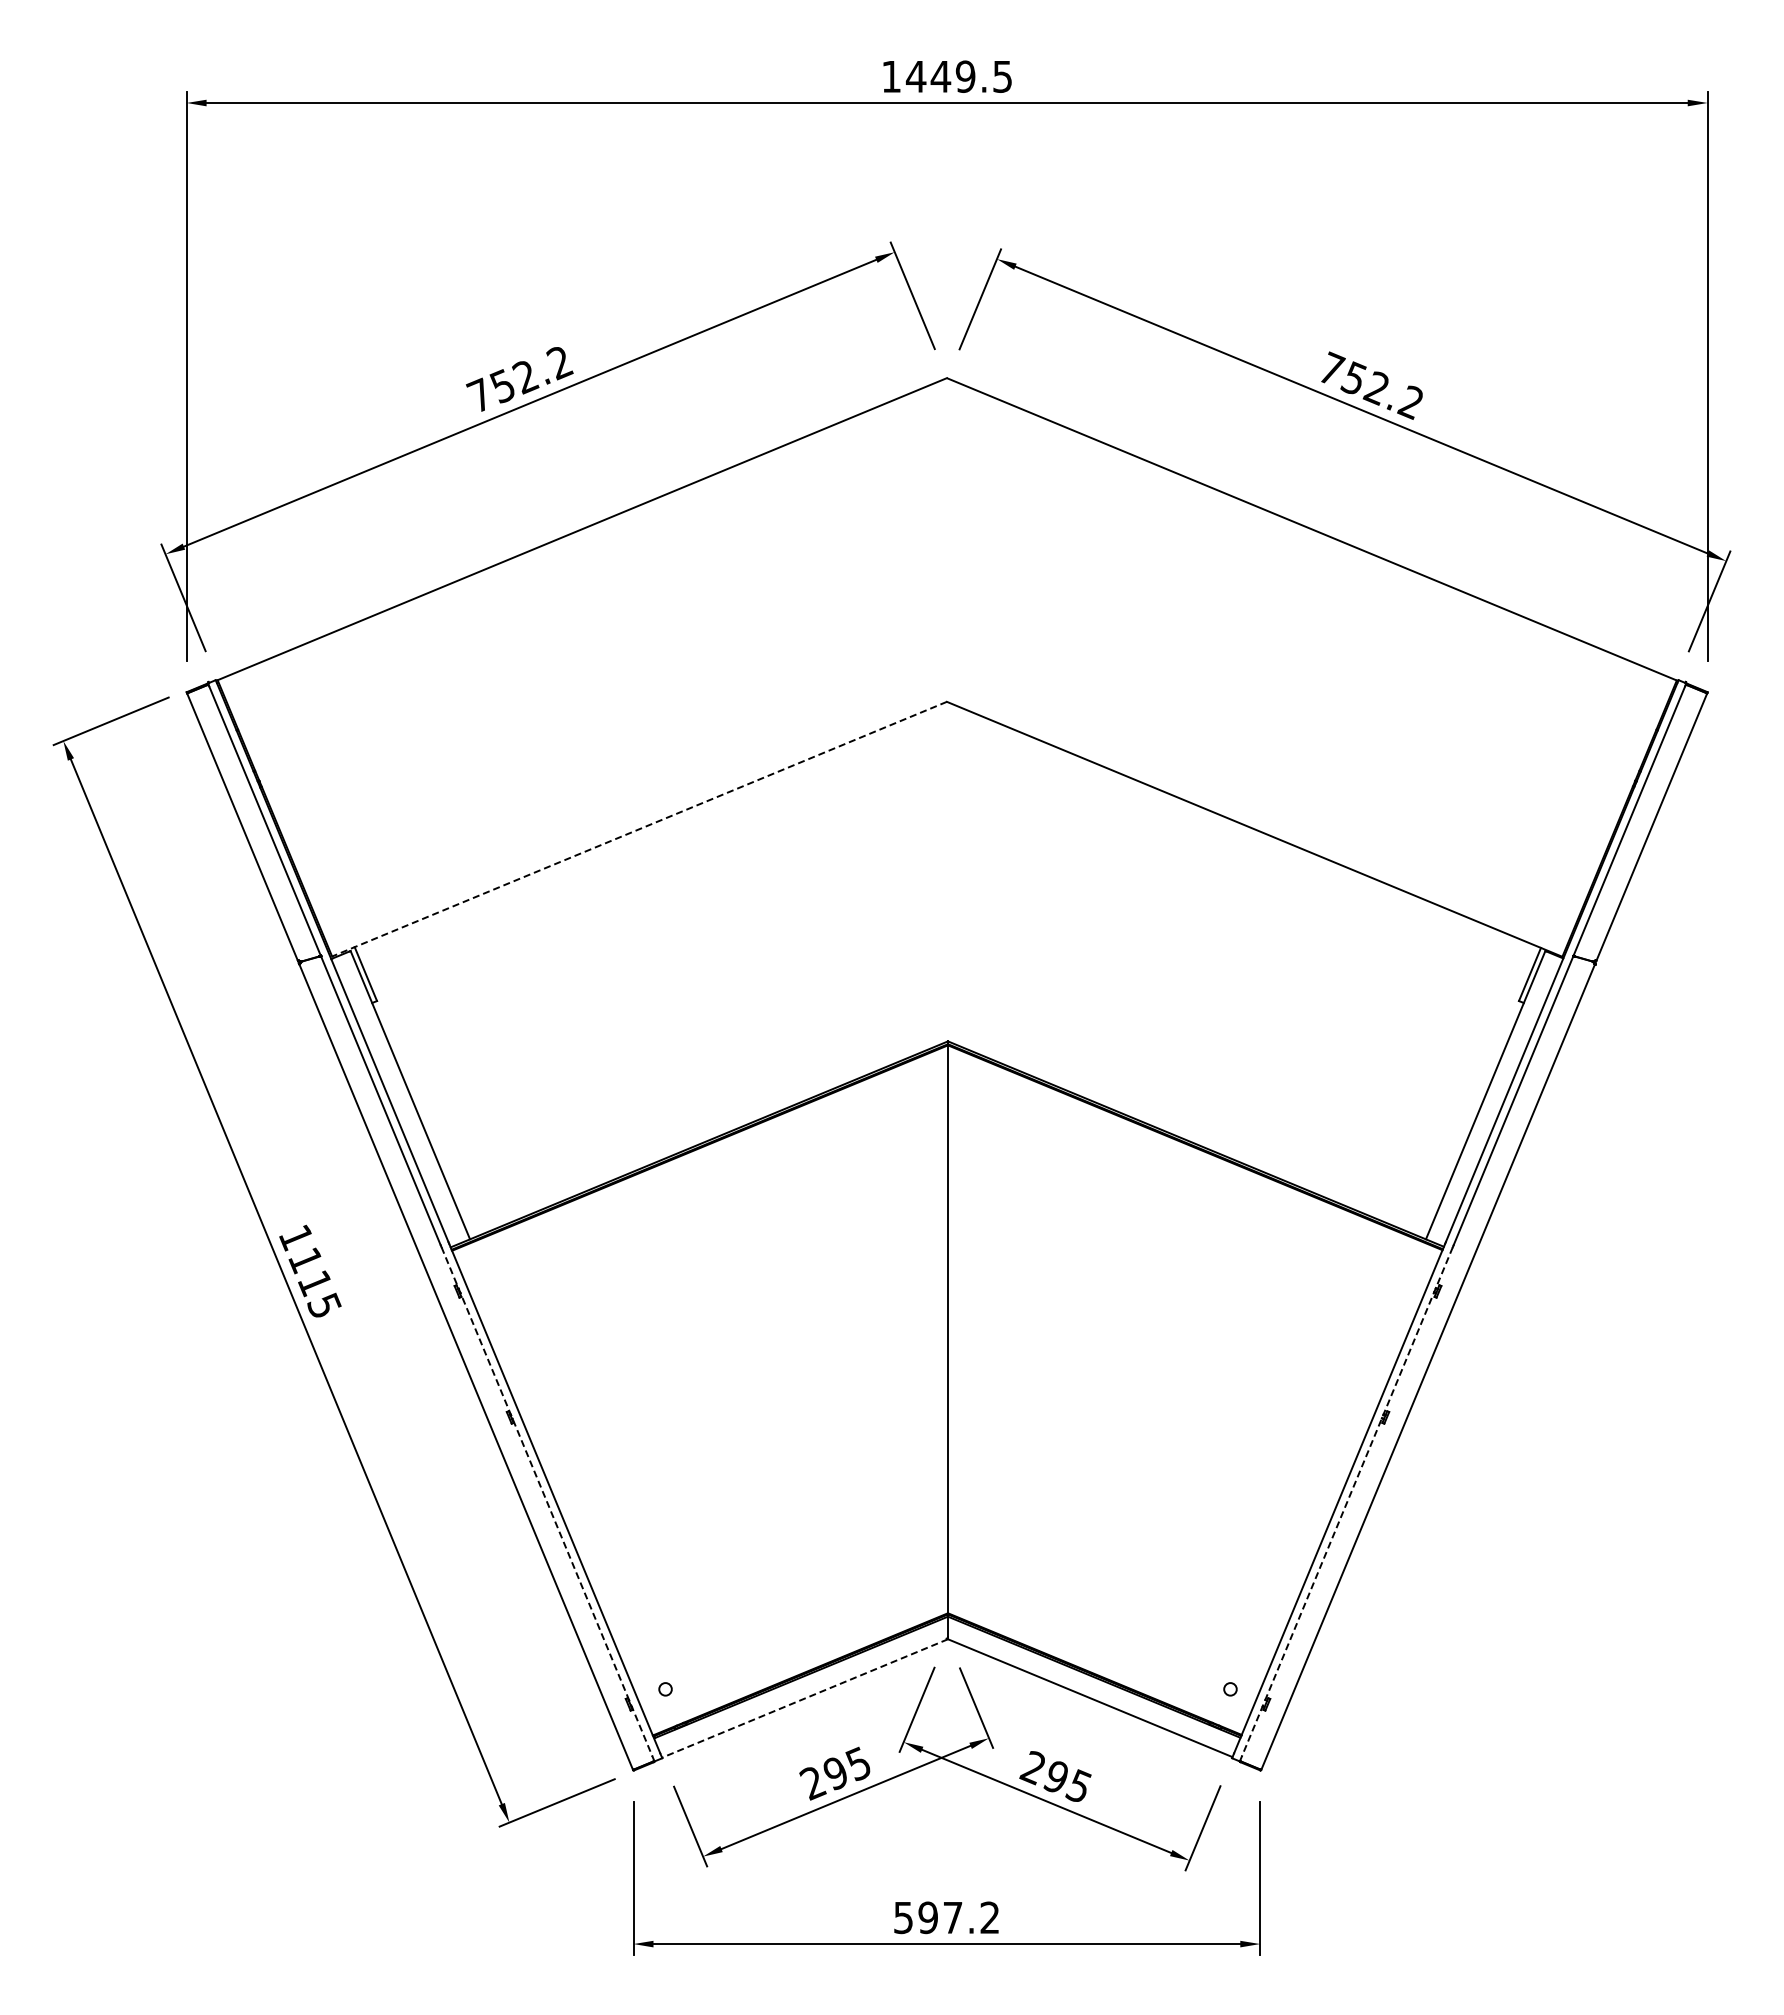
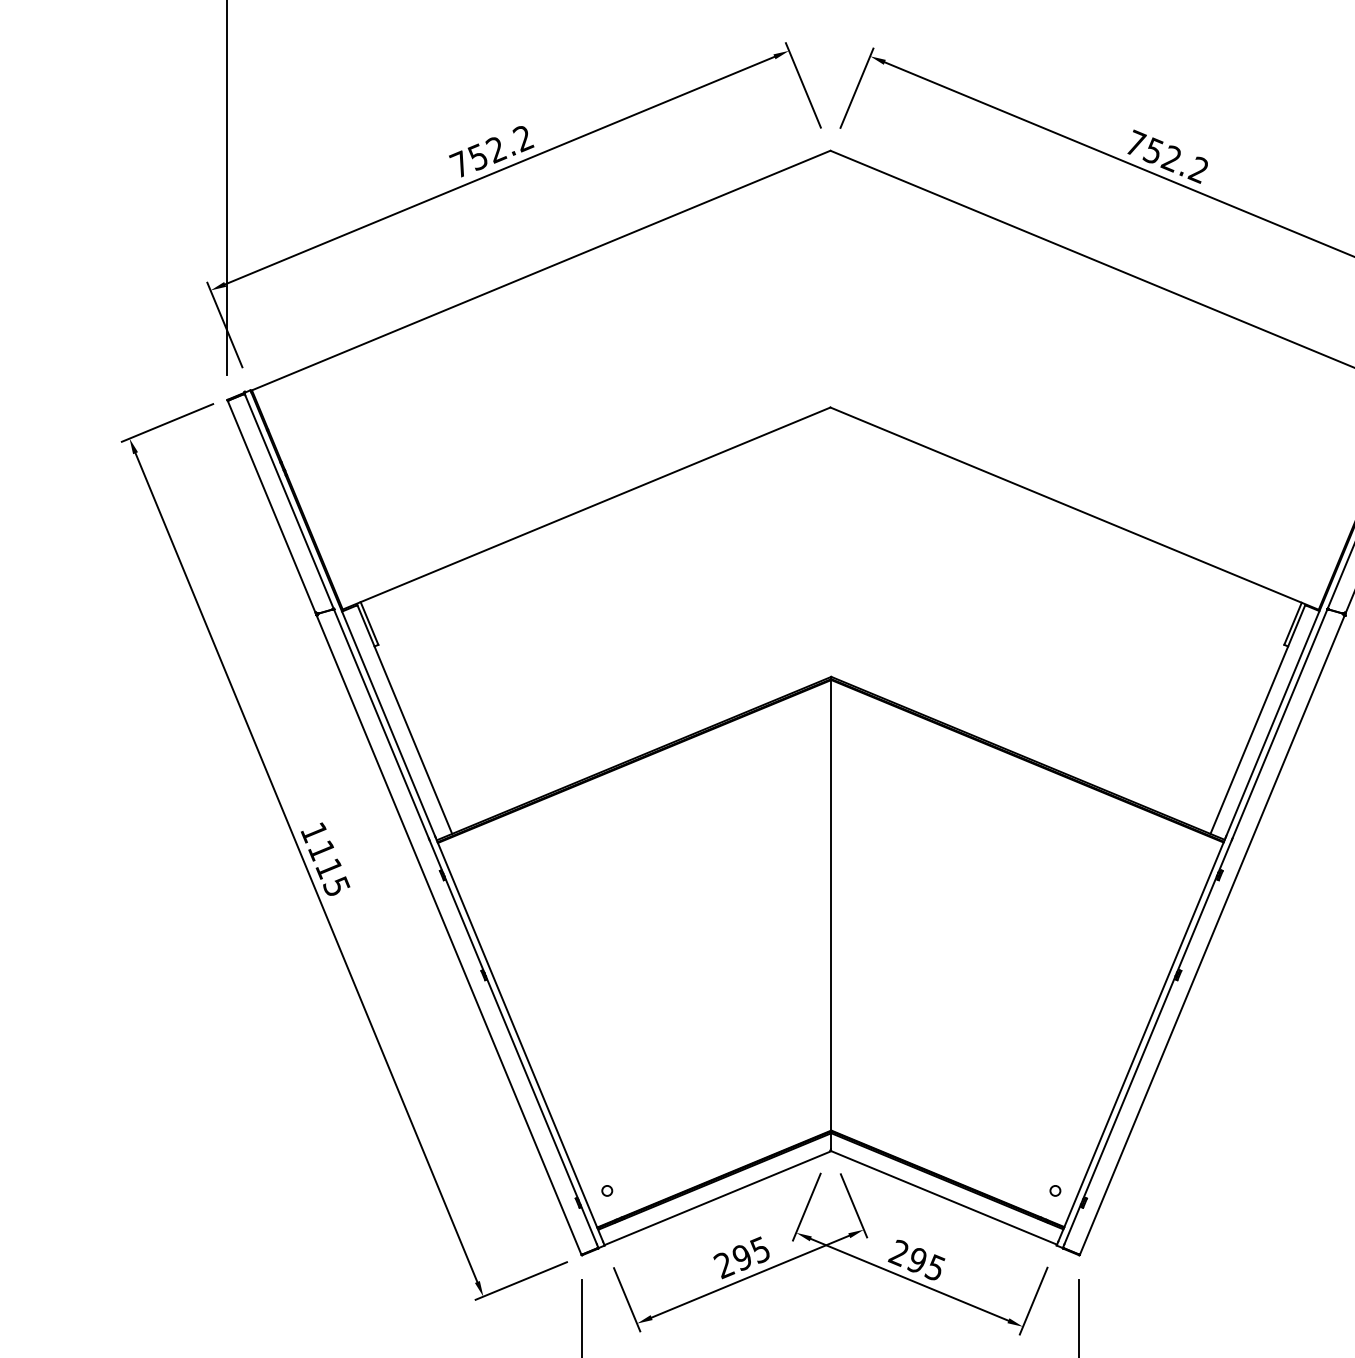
line: (639, 829) -> (586, 508), dashed -> solid
line: (547, 1501) -> (513, 1041), dashed -> solid
line: (1347, 1501) -> (1148, 1041), dashed -> solid
line: (805, 1698) -> (718, 1198), dashed -> solid

